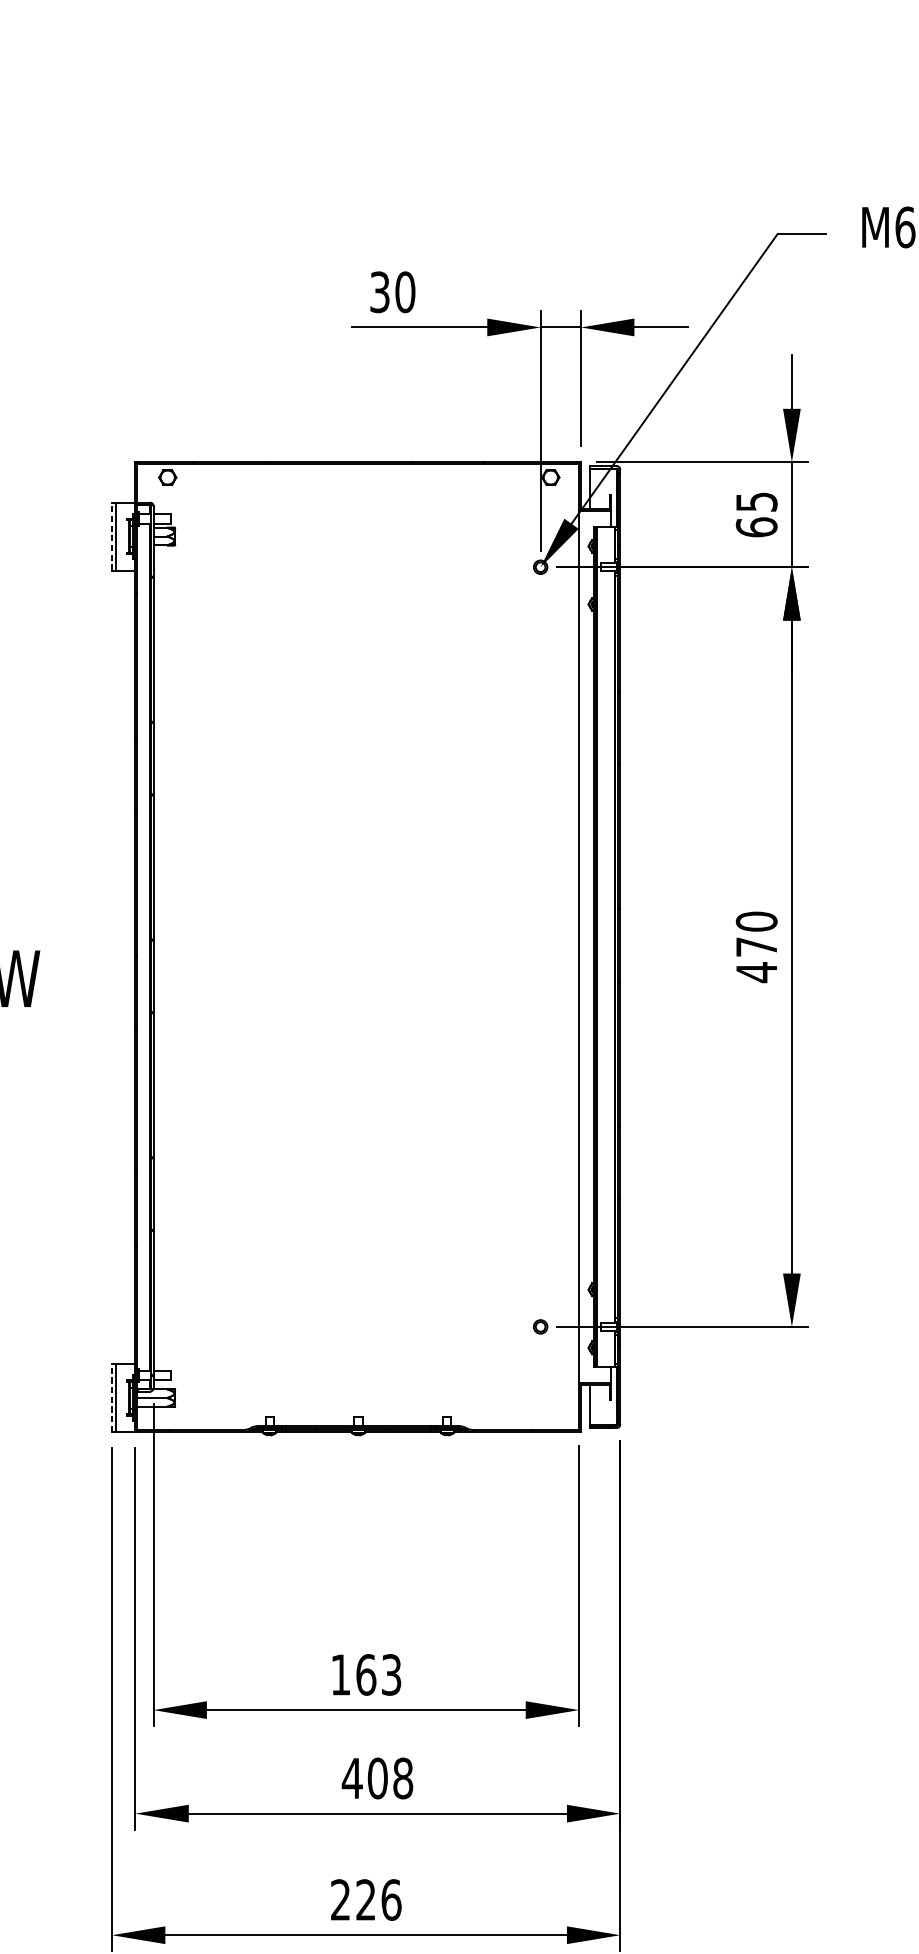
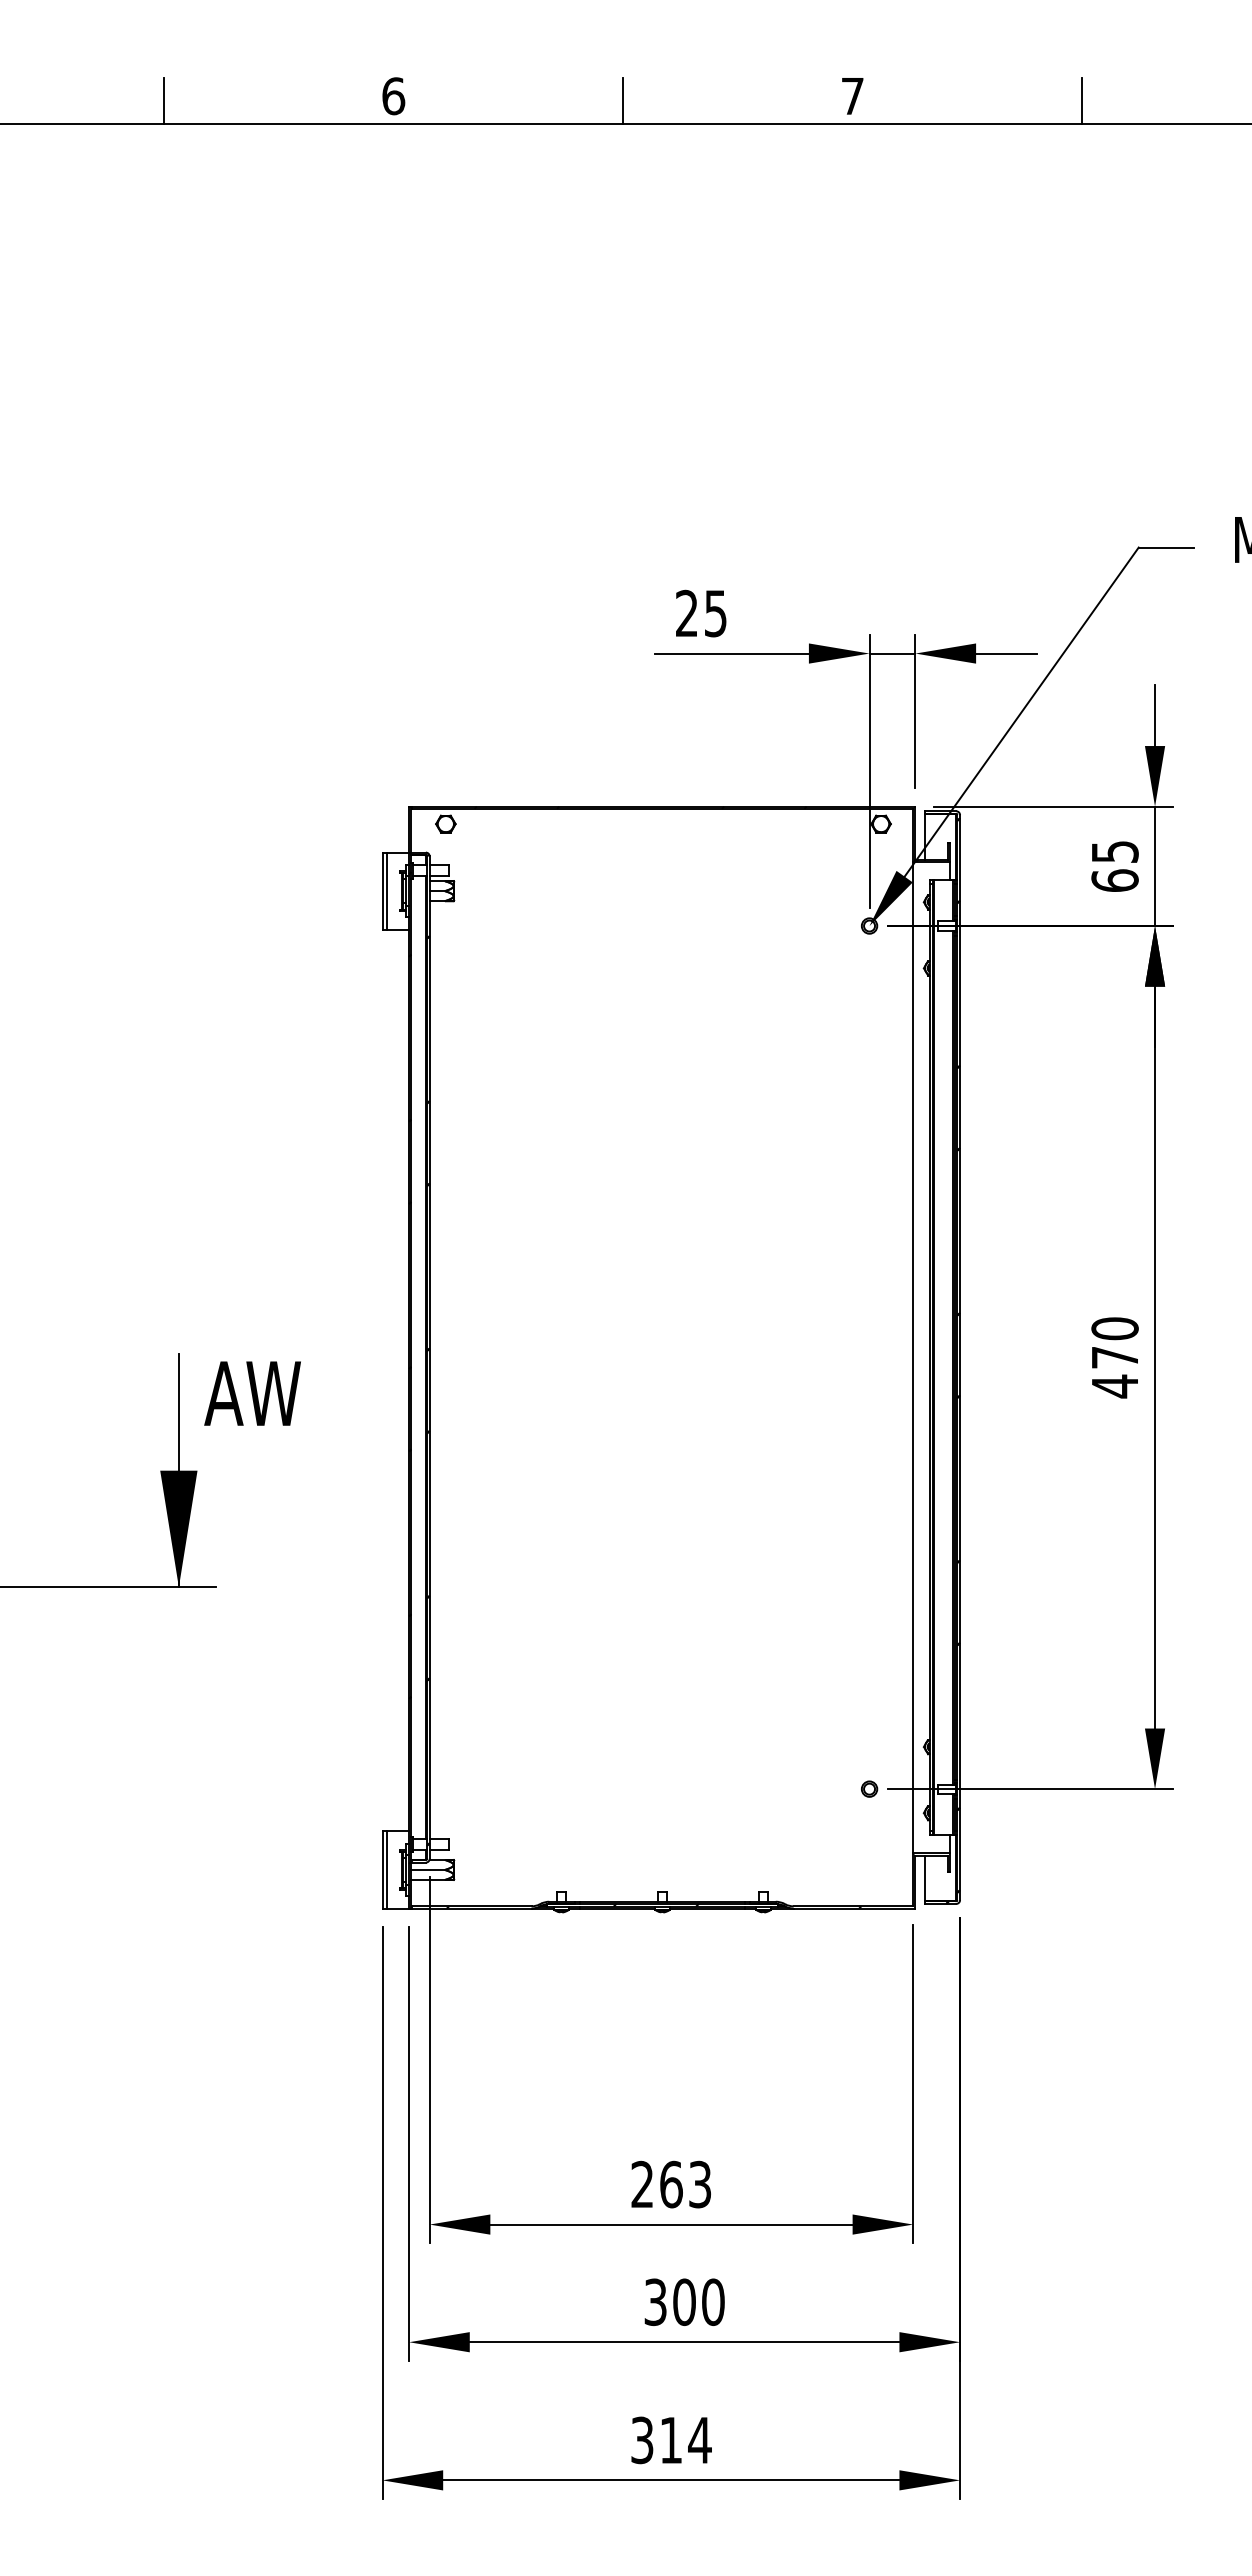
text: (392, 292) -> (701, 613), 30 -> 25
line: (111, 536) -> (382, 891), dashed -> solid
line: (111, 1397) -> (382, 1869), dashed -> solid
text: (339, 1673) -> (641, 2183), 163 -> 263
text: (376, 1778) -> (683, 2302), 408 -> 300
text: (366, 1900) -> (671, 2440), 226 -> 314

